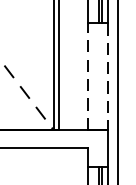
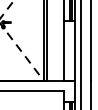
line: (87, 76) -> (63, 50), dashed -> solid
line: (107, 77) -> (74, 51), dashed -> solid

